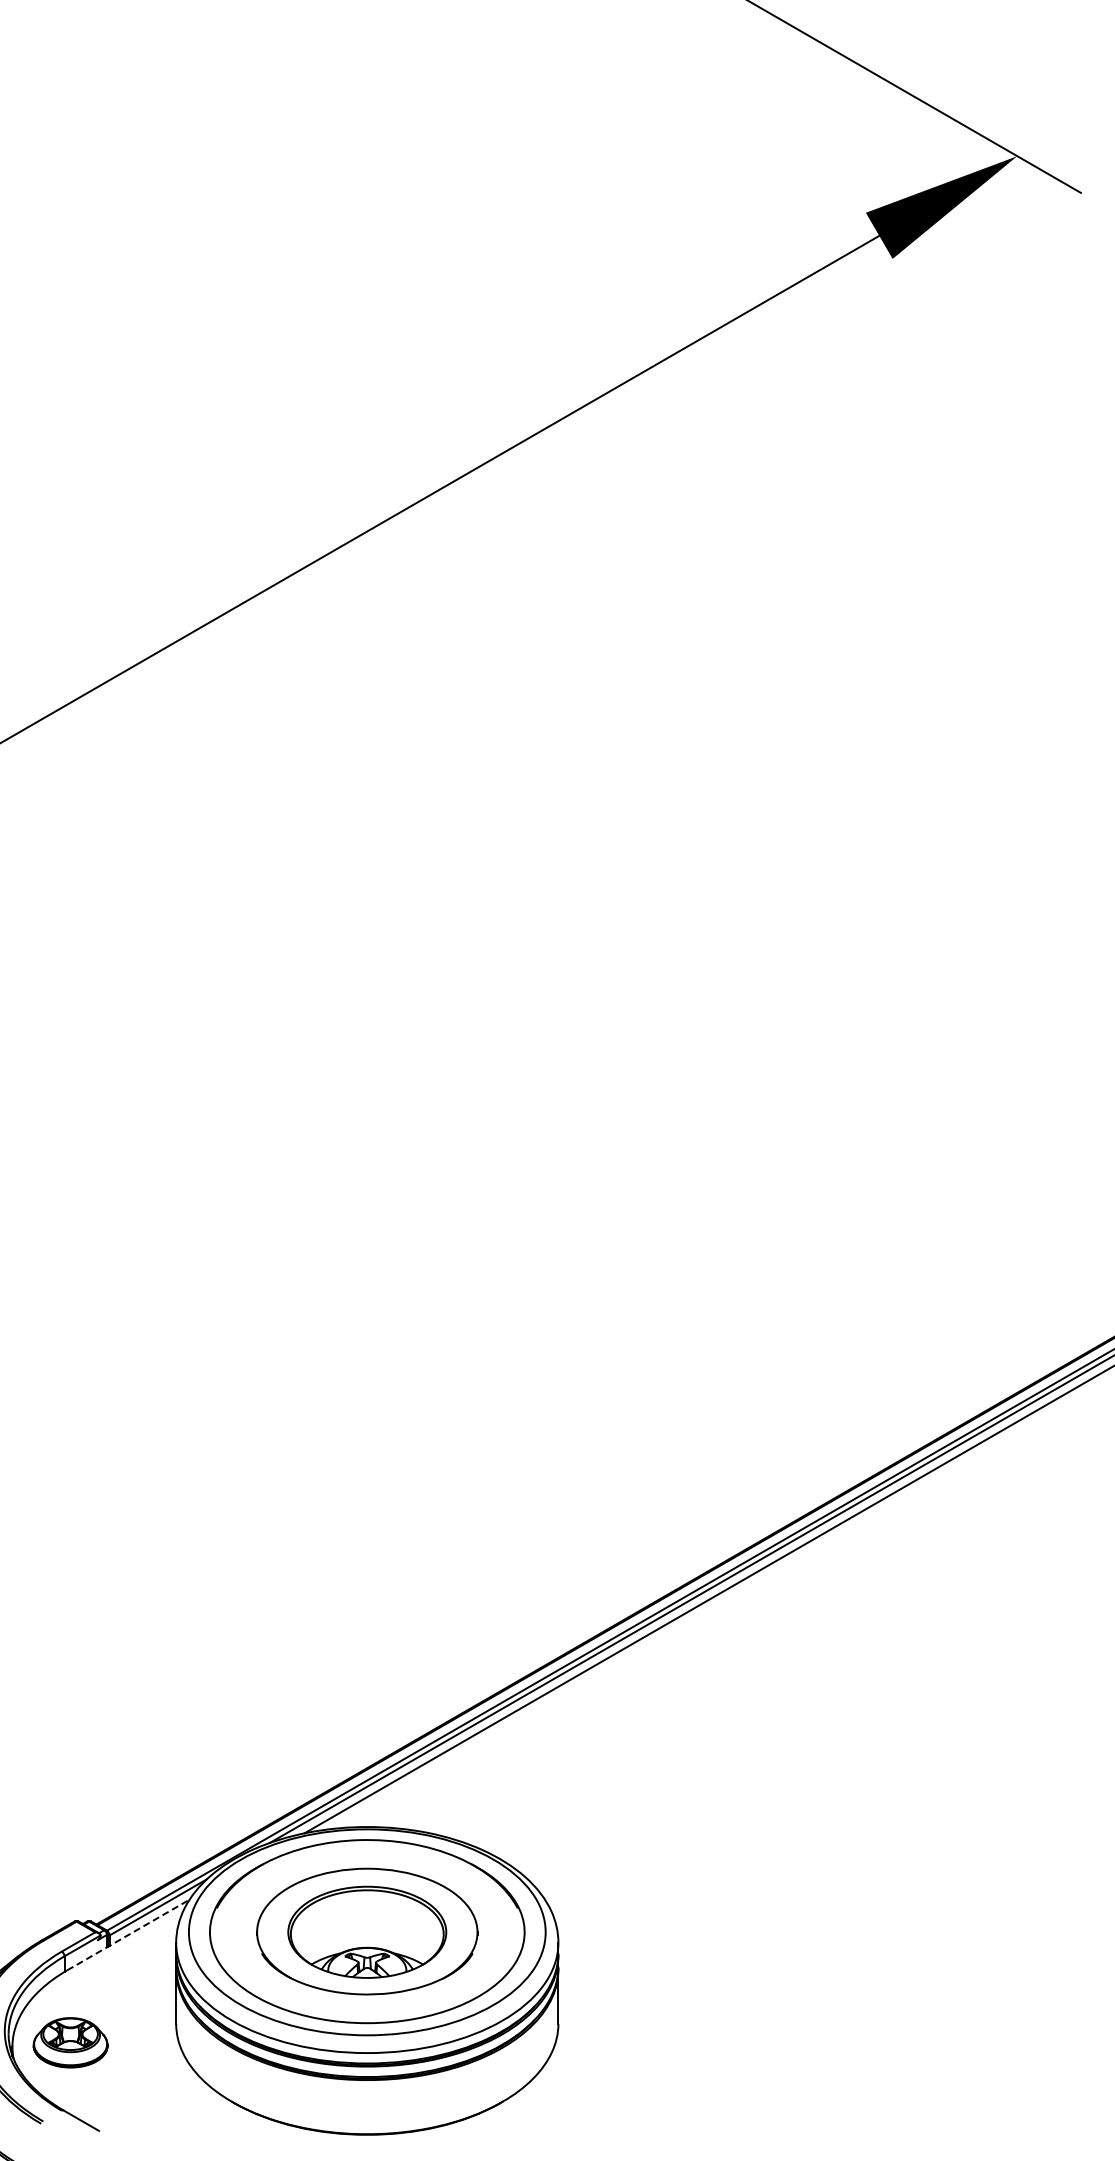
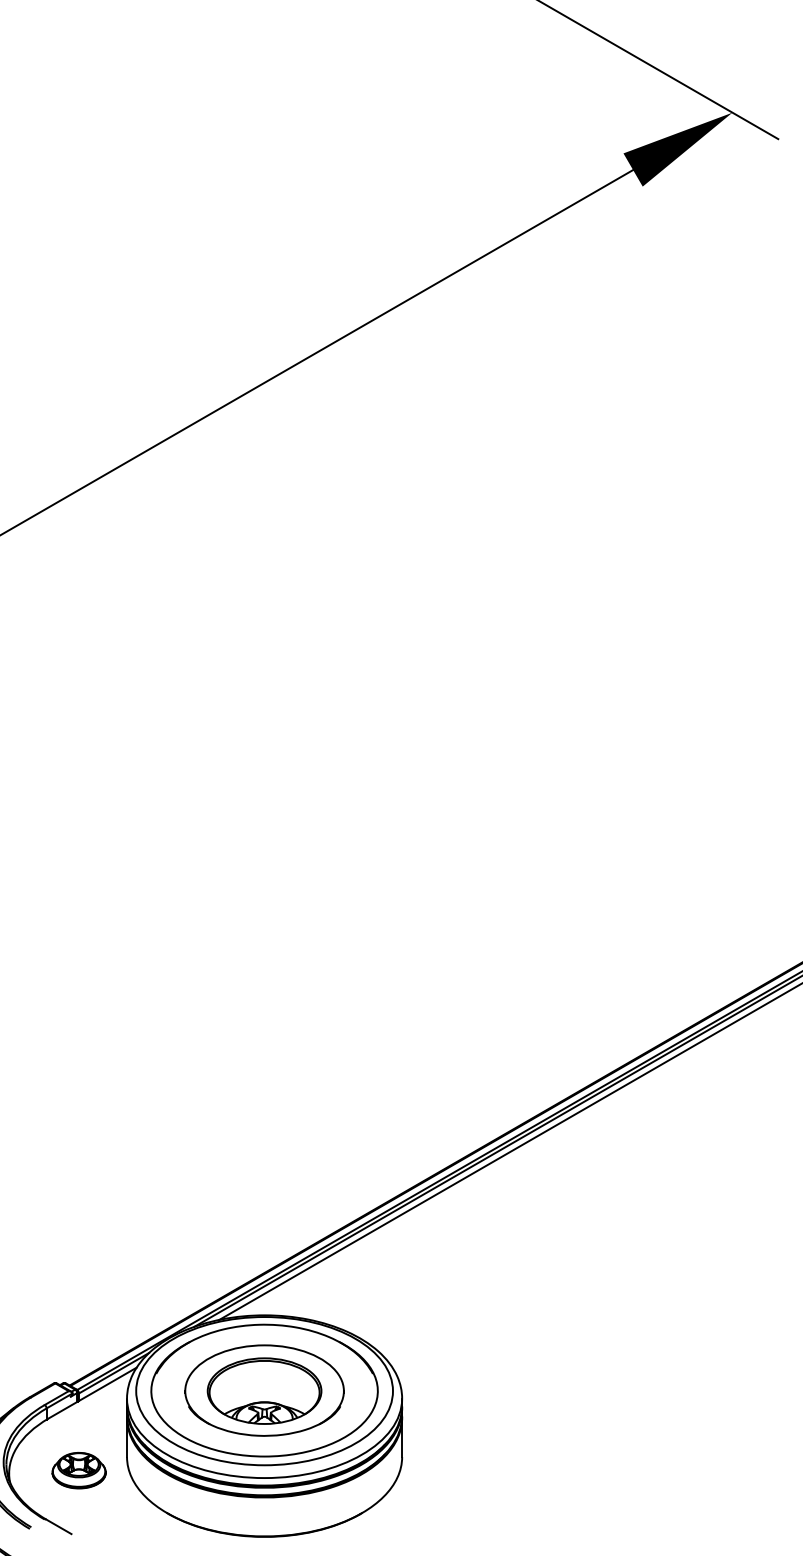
line: (128, 1935) -> (92, 1393), dashed -> solid
part: (70, 2042) -> (79, 1470), moved

